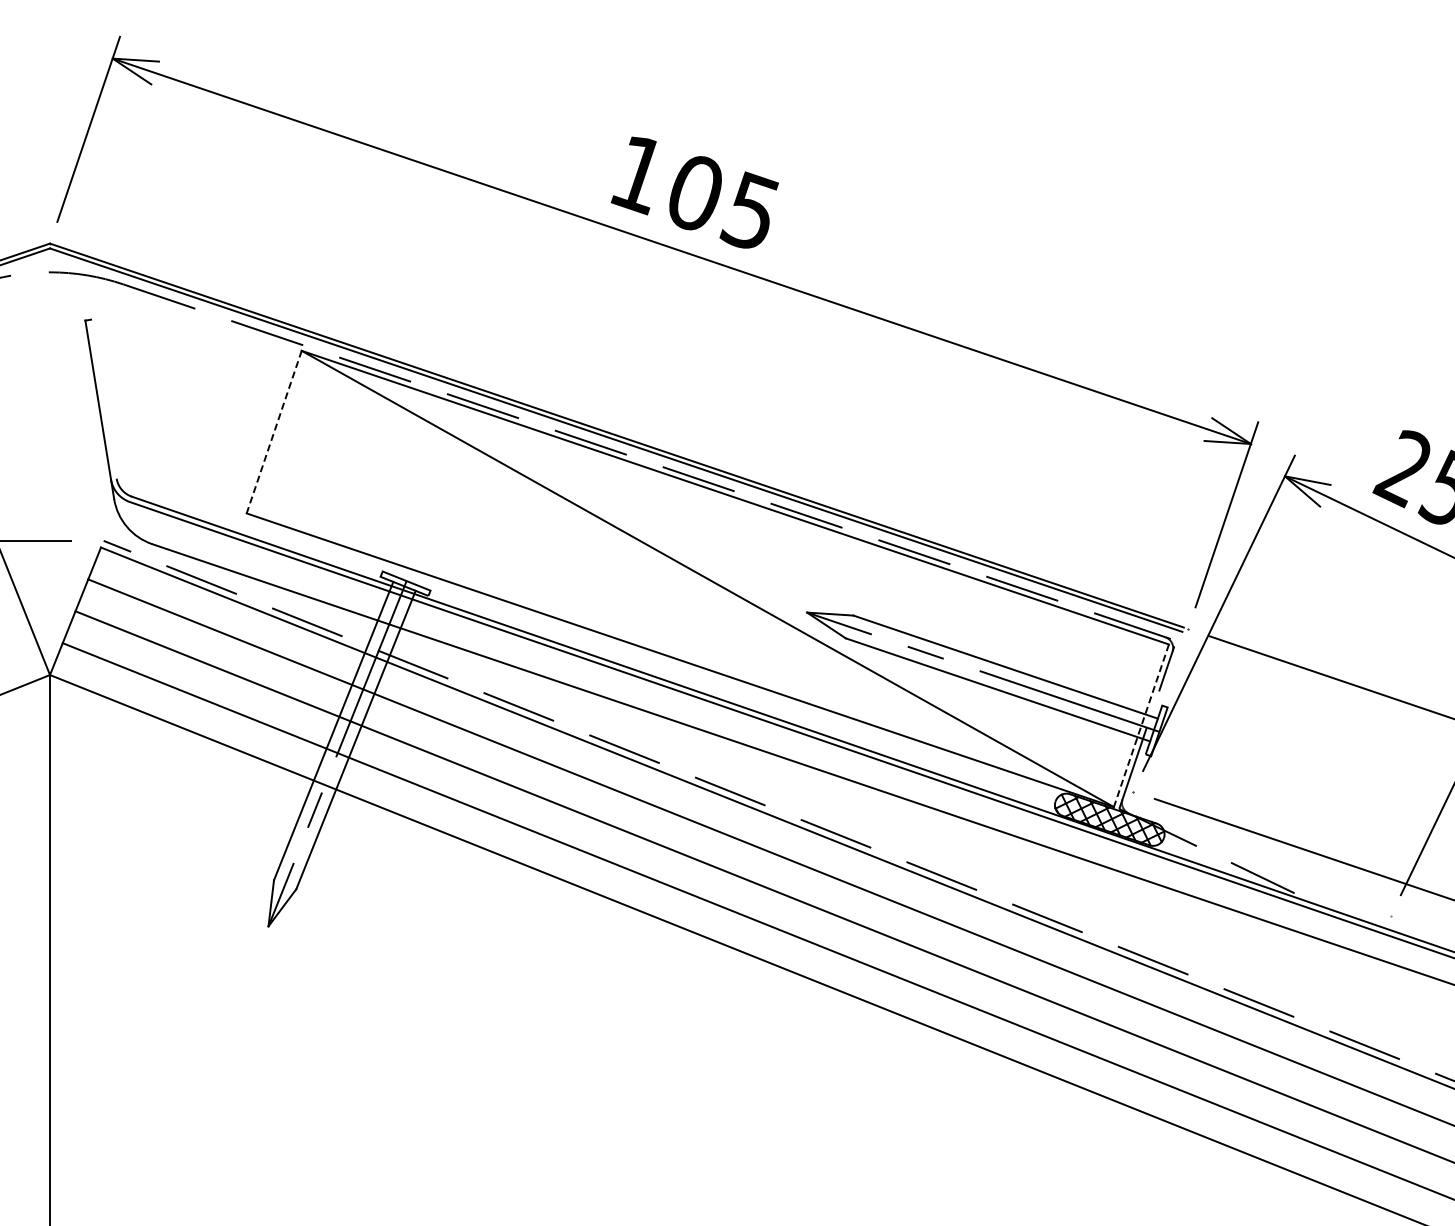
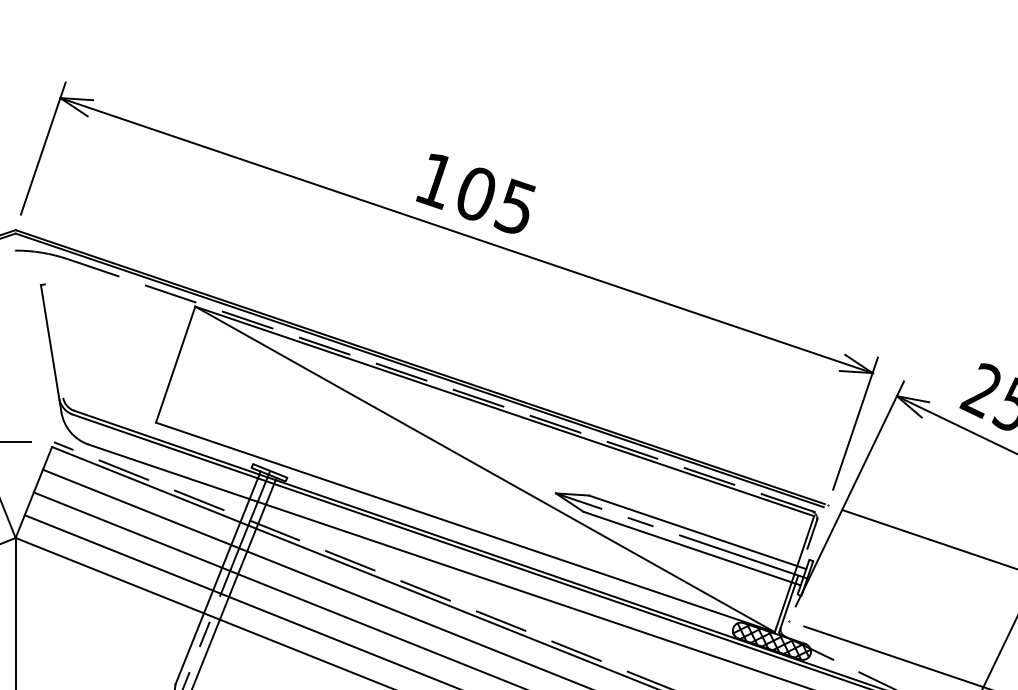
line: (274, 432) -> (175, 364), dashed -> solid
line: (1141, 725) -> (794, 573), dashed -> solid

